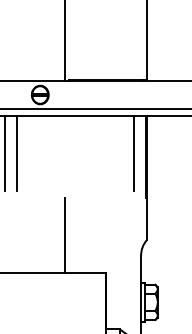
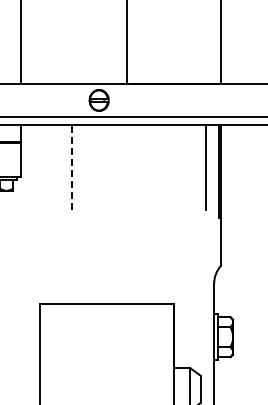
line: (4, 153) -> (58, 167), removed
line: (16, 153) -> (72, 167), solid -> dashed
line: (65, 235) -> (127, 260), removed

